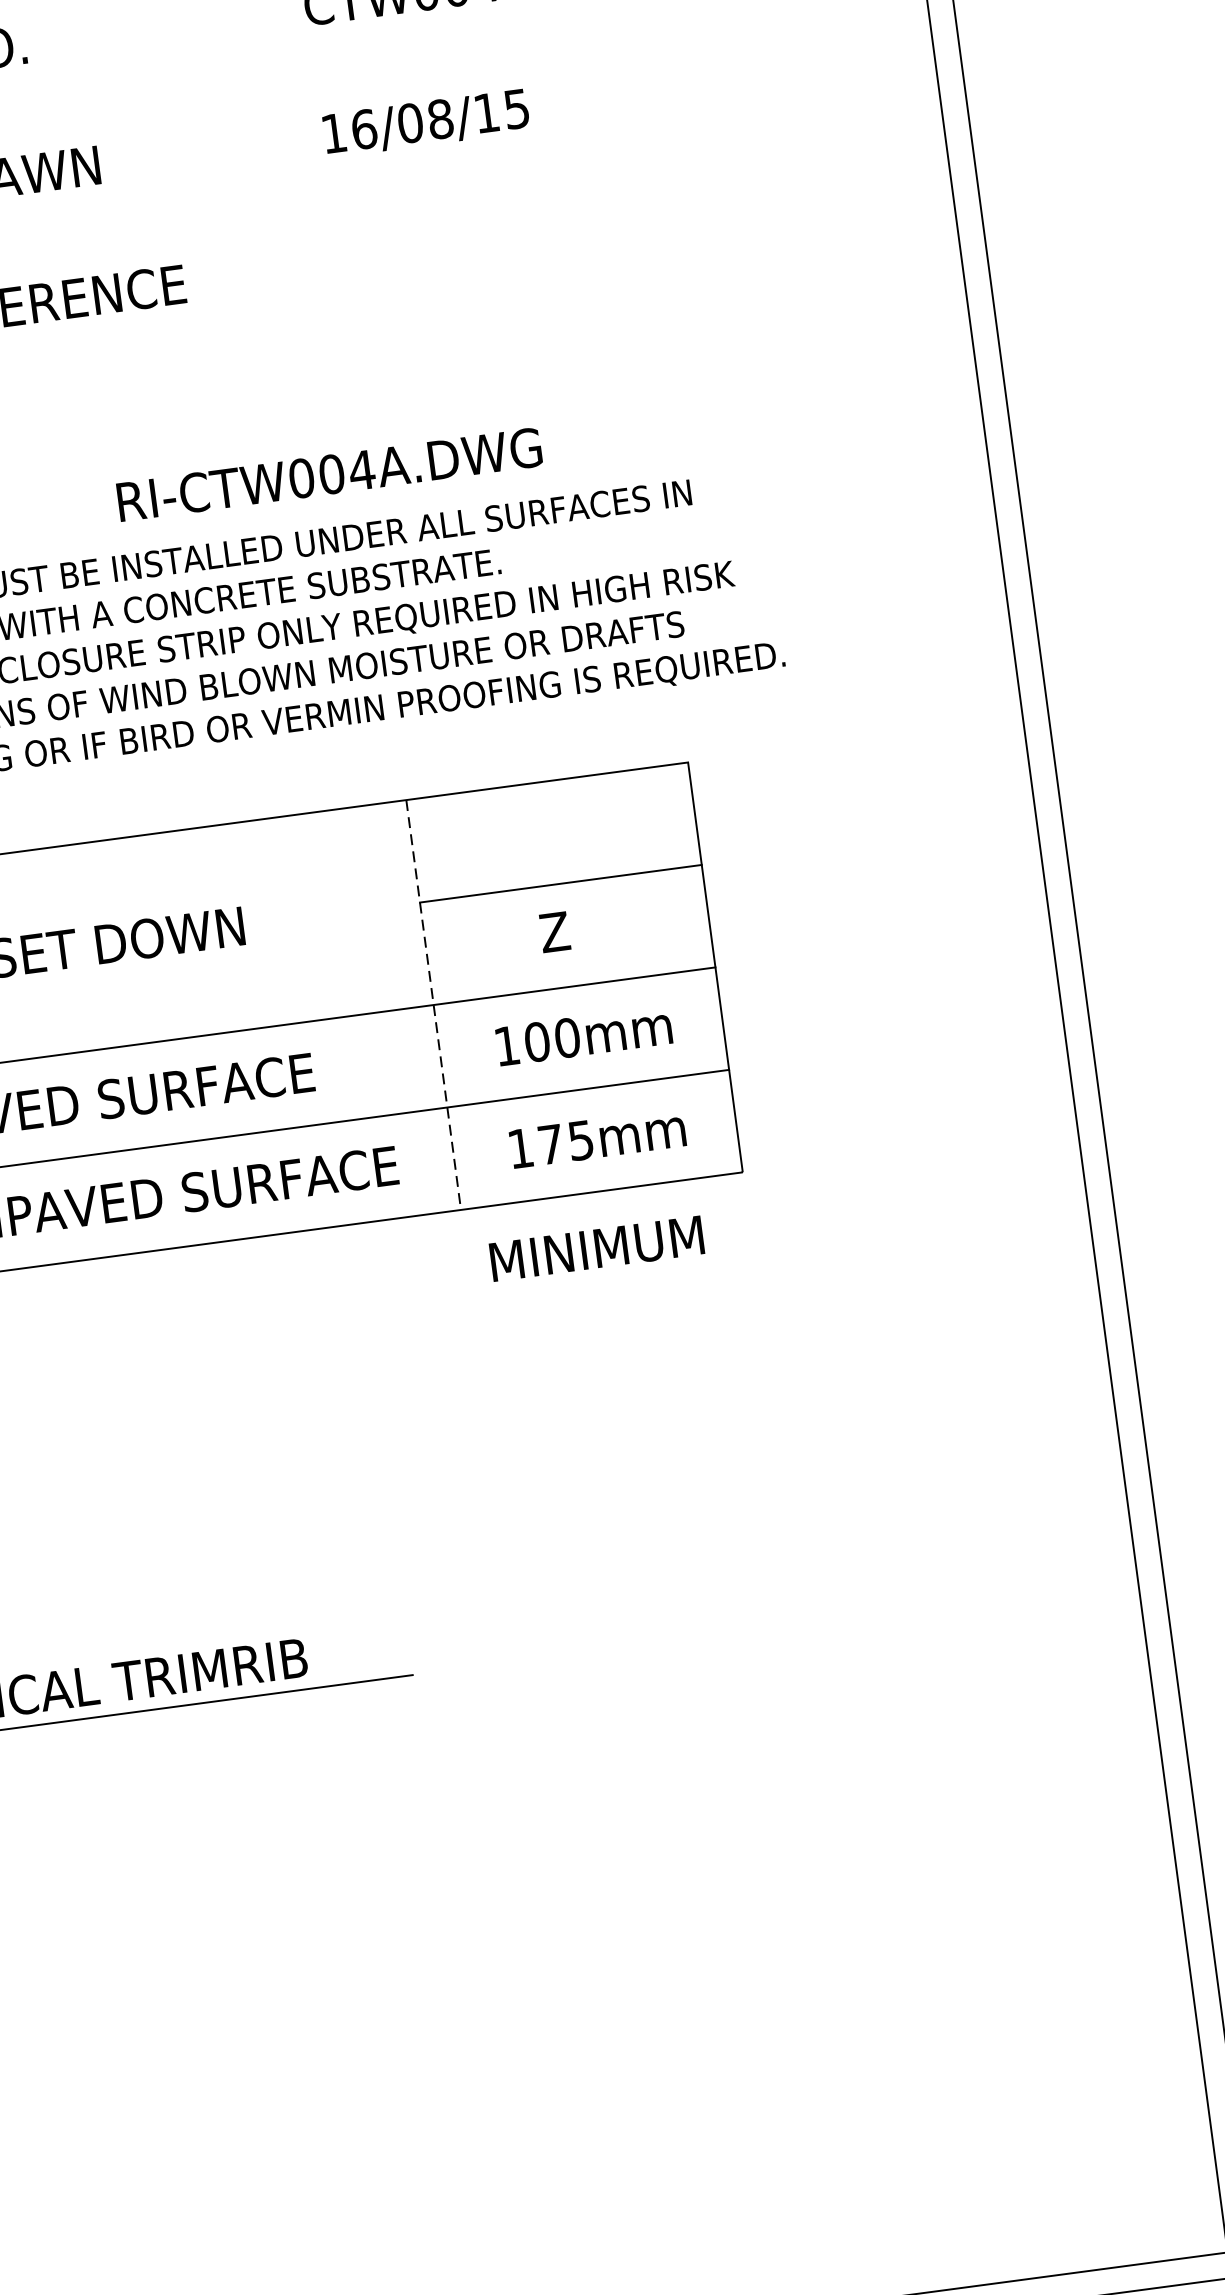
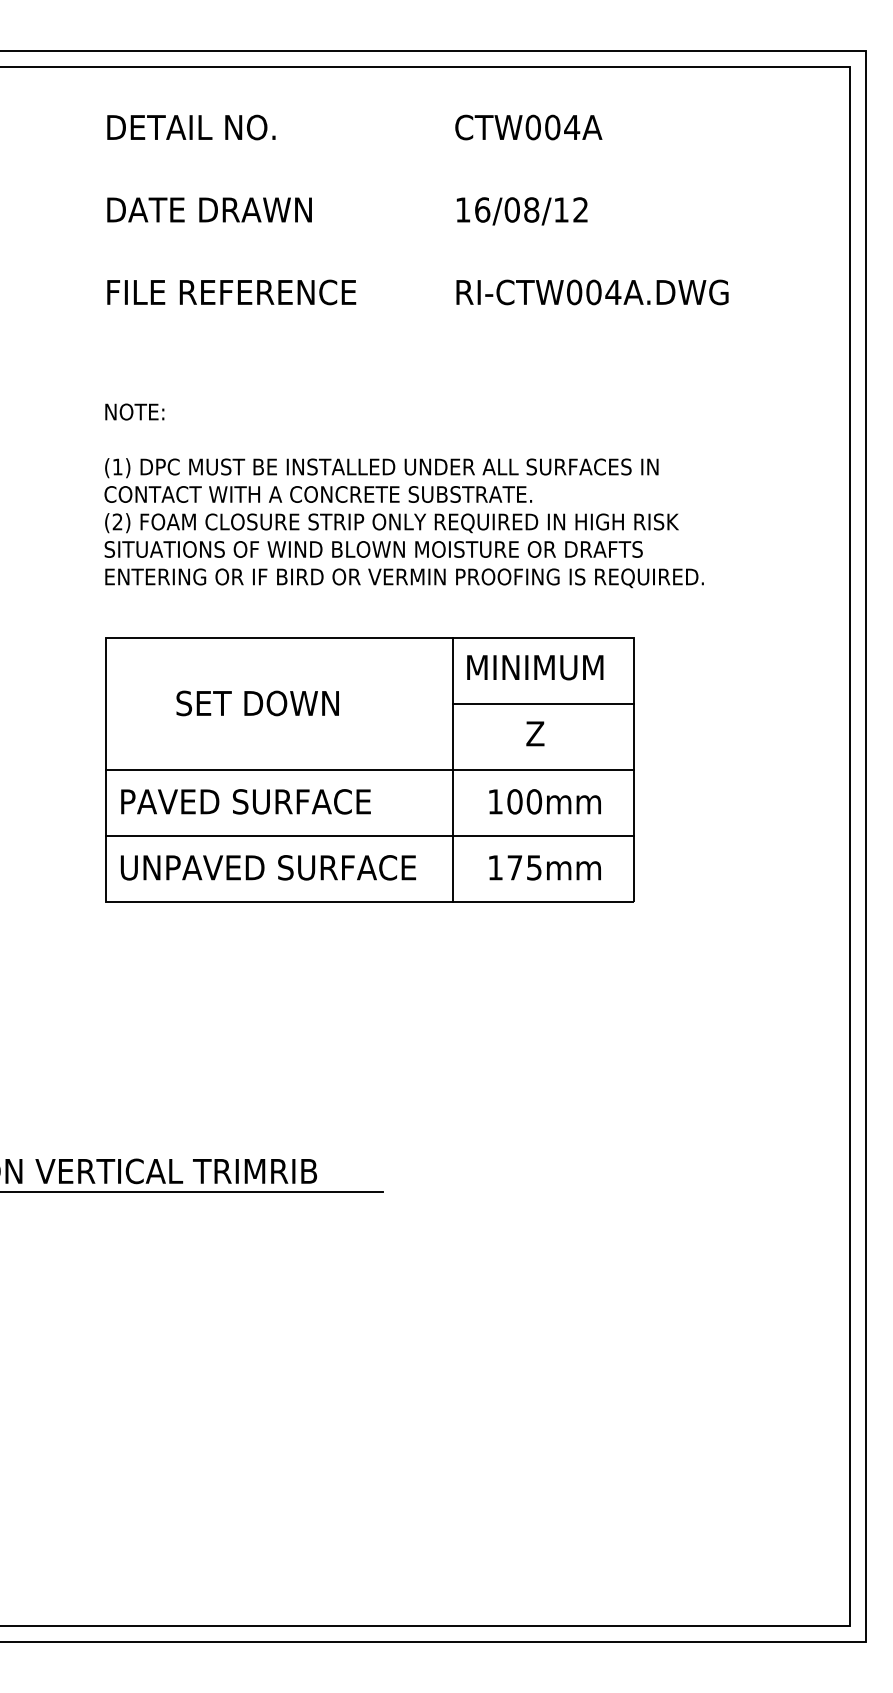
text: (516, 108) -> (580, 209), 16/08/15 -> 16/08/12
text: (329, 474) -> (592, 292), moved
line: (433, 1004) -> (452, 769), dashed -> solid
text: (597, 1248) -> (535, 667), moved

